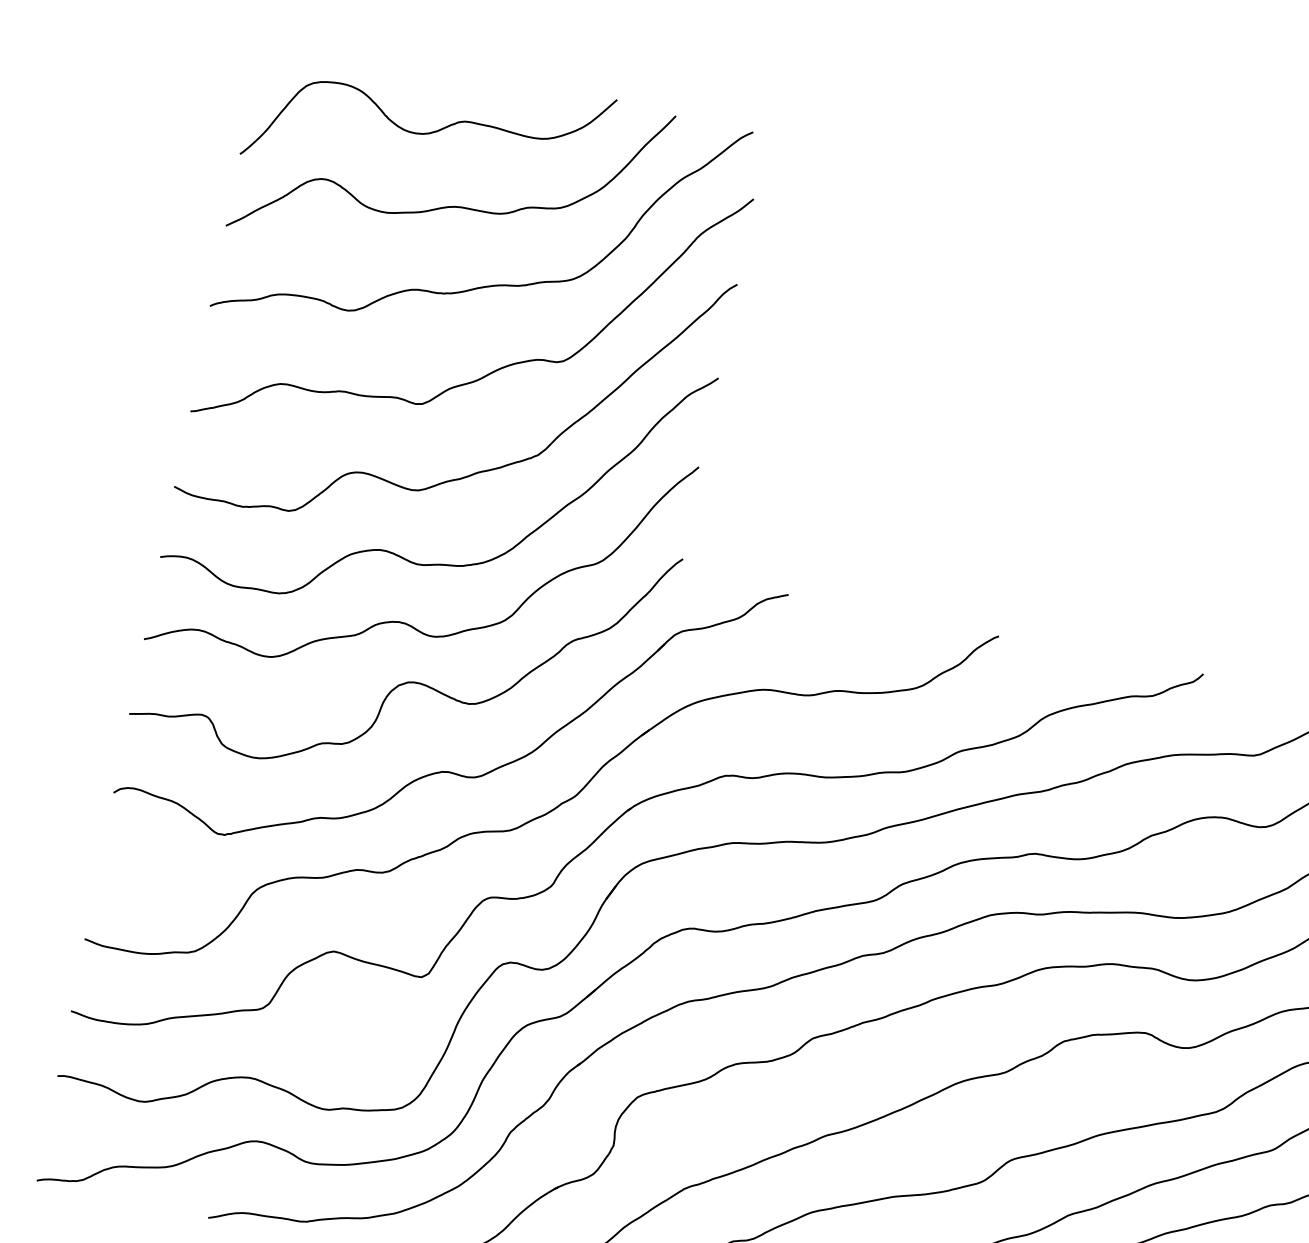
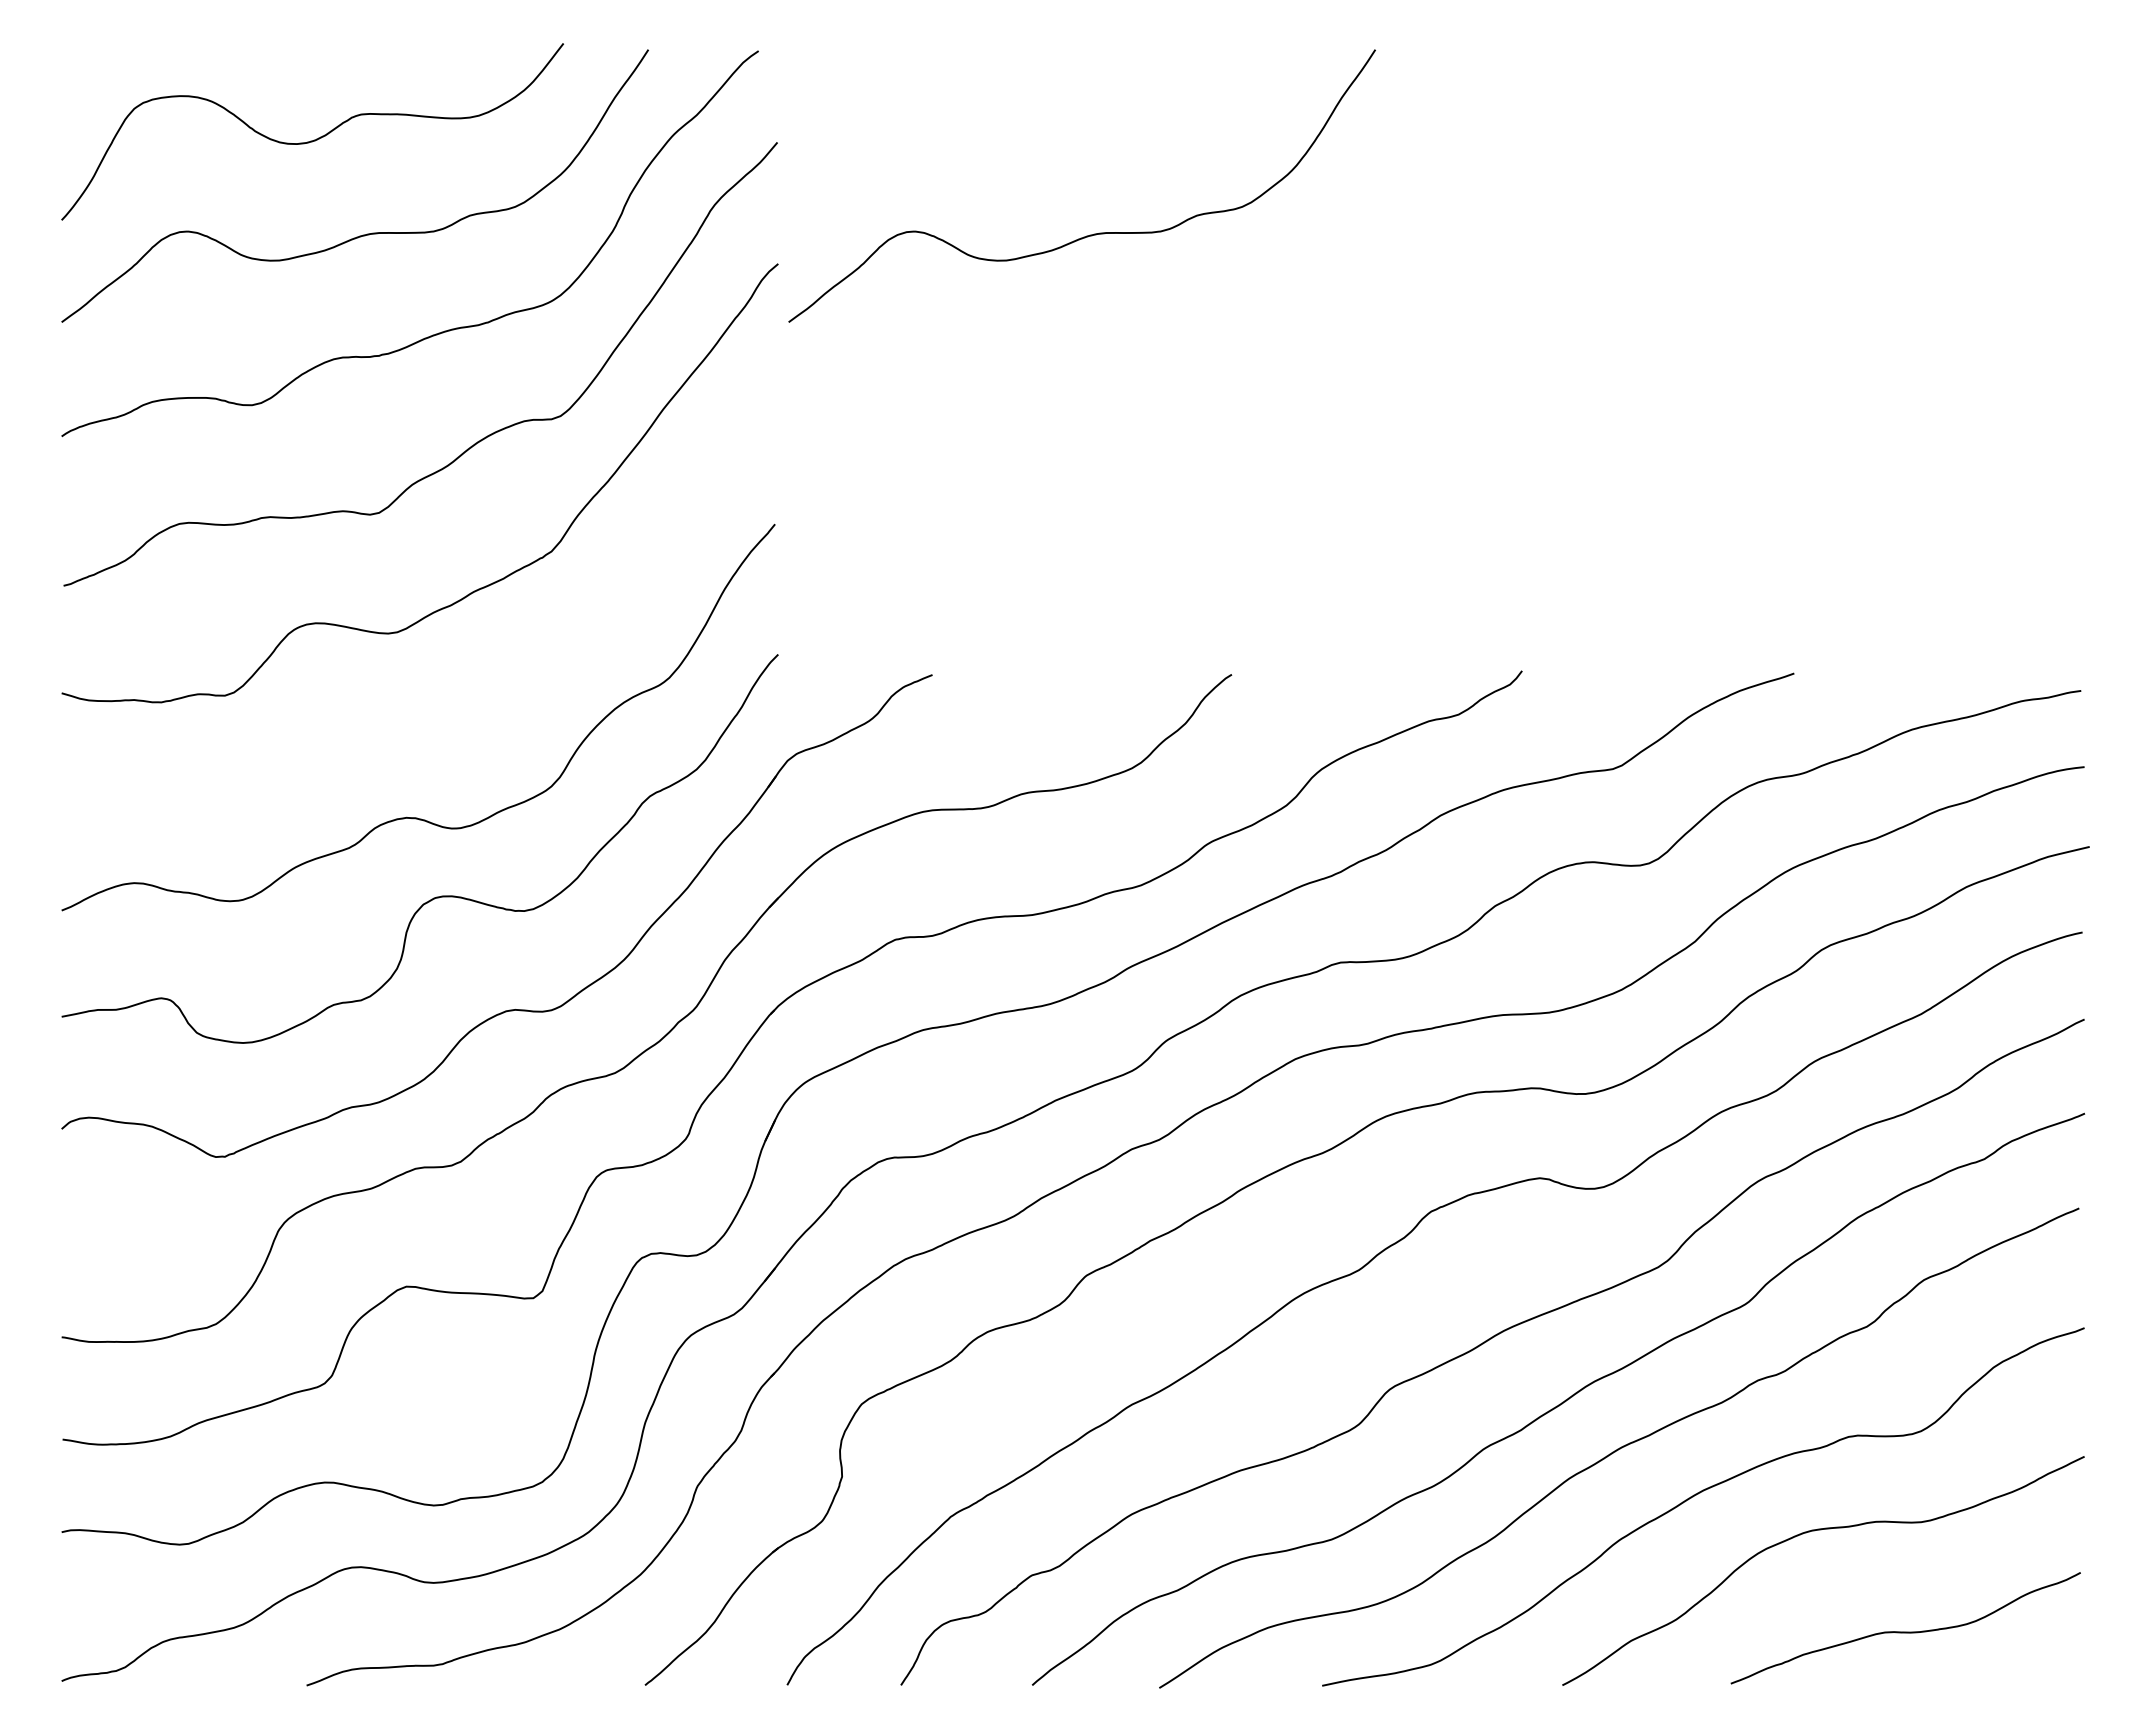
curve: (963, 307) -> (1094, 233), added
curve: (438, 563) -> (444, 727), removed

